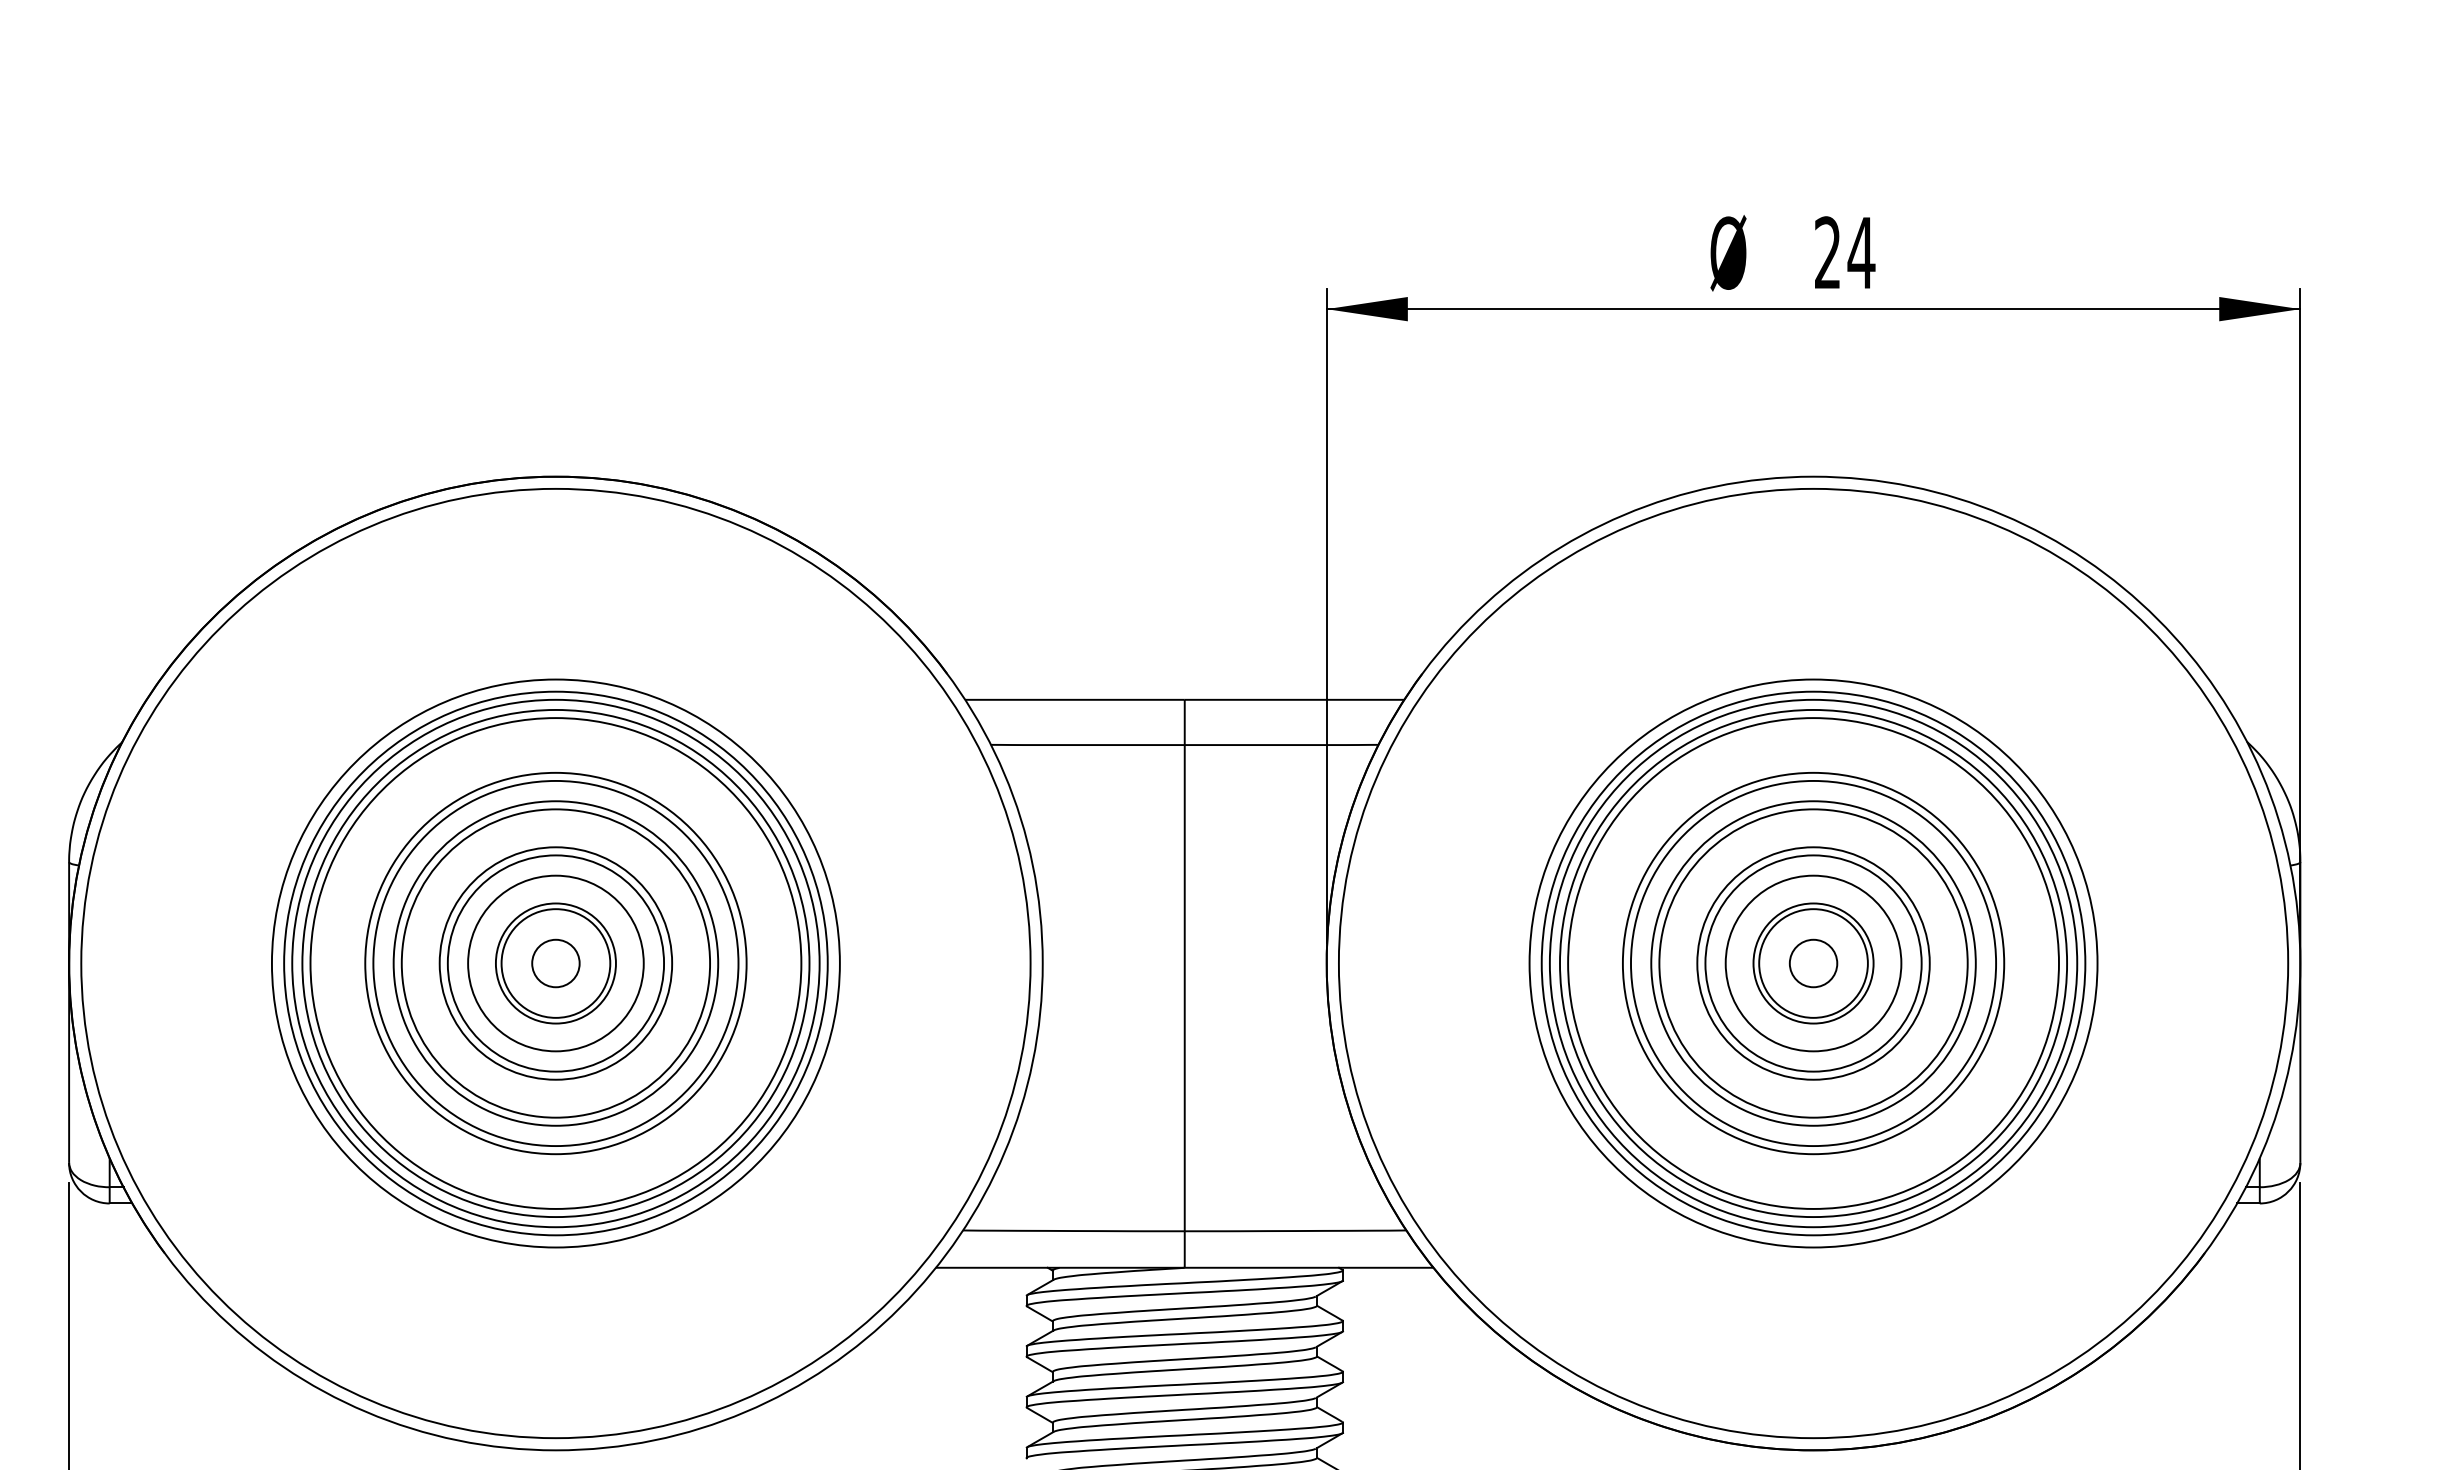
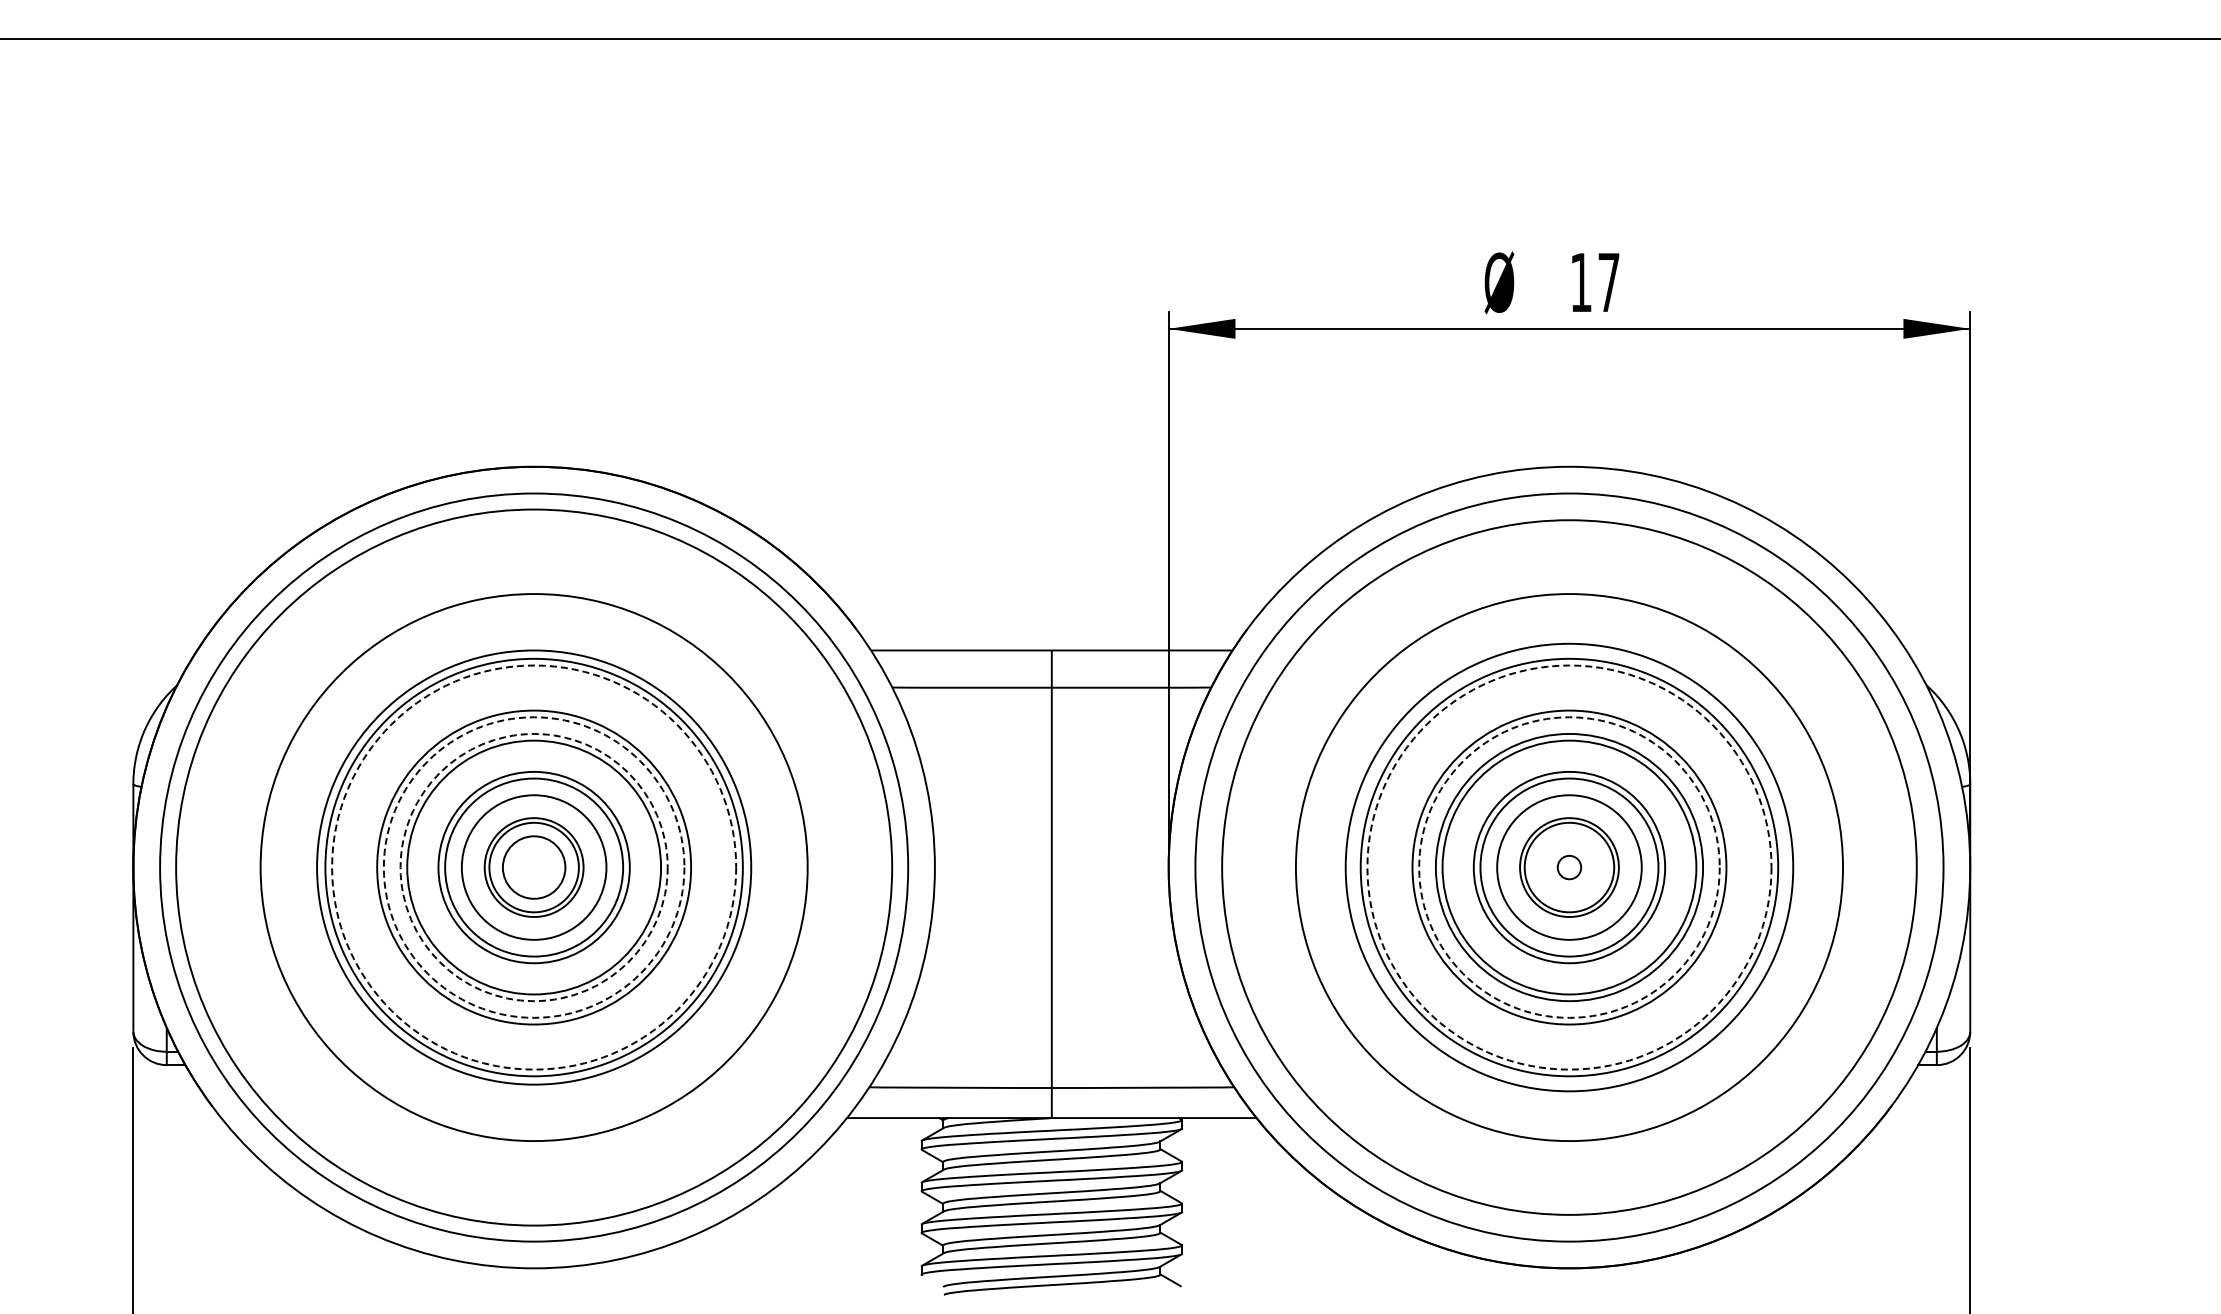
text: (1845, 251) -> (1595, 281), 24 -> 17
circle: (555, 963) -> (533, 867), size x0.7
circle: (555, 963) -> (533, 867), size x1.6
circle: (555, 963) -> (533, 867), size x1.6
circle: (555, 963) -> (533, 867), size x1.6
circle: (555, 963) -> (533, 867), solid -> dashed
circle: (555, 963) -> (533, 867), solid -> dashed
circle: (556, 963) -> (534, 867), solid -> dashed
circle: (1813, 963) -> (1569, 867), size x0.6
circle: (1813, 963) -> (1569, 867), size x0.7
circle: (1813, 963) -> (1569, 867), size x1.6
circle: (1813, 963) -> (1569, 867), size x1.6
circle: (1813, 963) -> (1569, 867), solid -> dashed
circle: (1813, 963) -> (1569, 867), solid -> dashed

